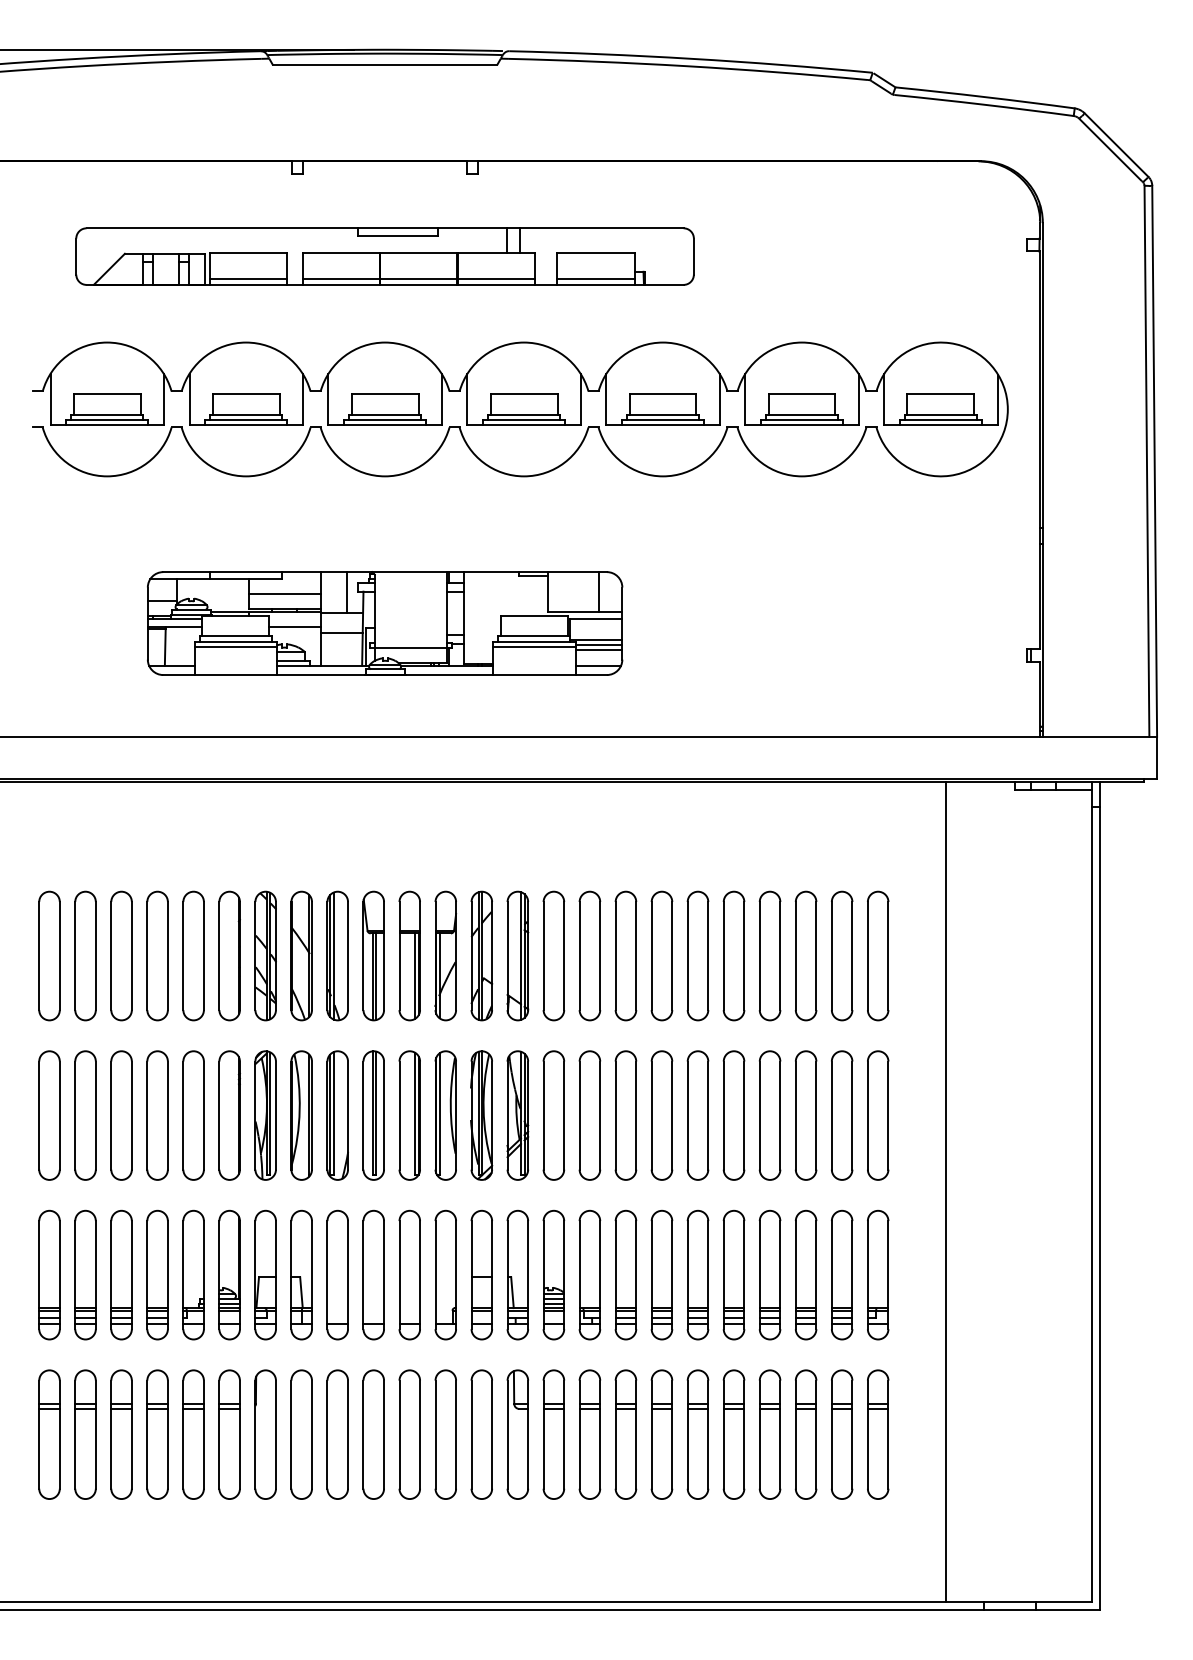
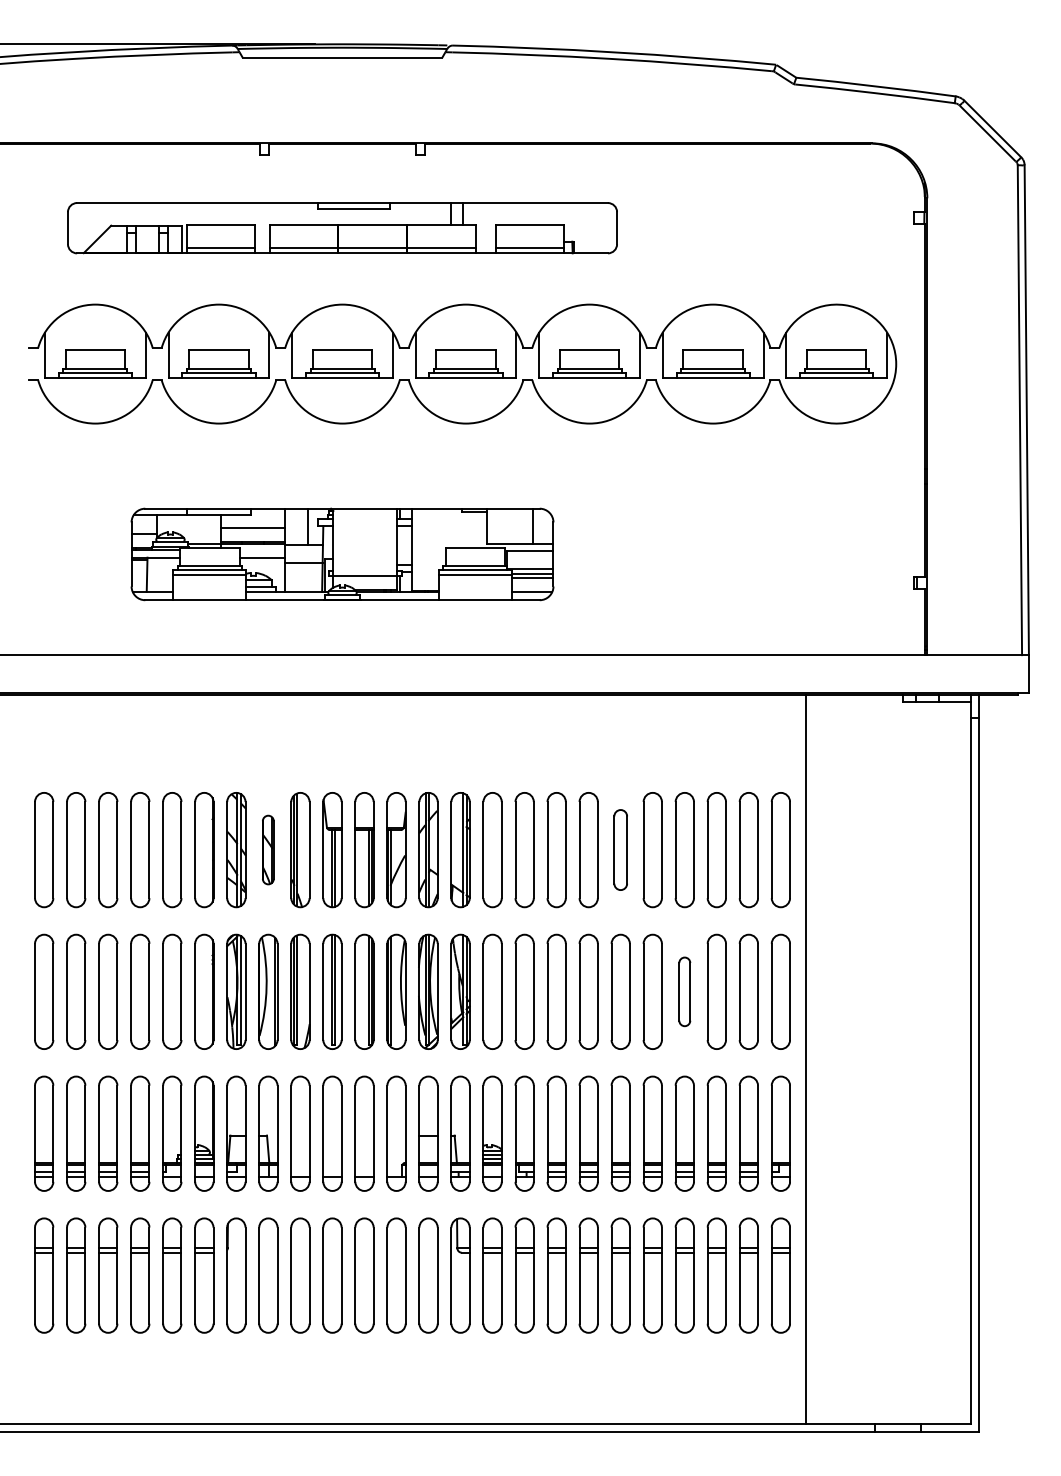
part: (301, 955) -> (268, 849), size x0.6
part: (697, 955) -> (620, 849), size x0.7
part: (769, 1115) -> (684, 991), size x0.6
line: (945, 1191) -> (806, 1059), moved

